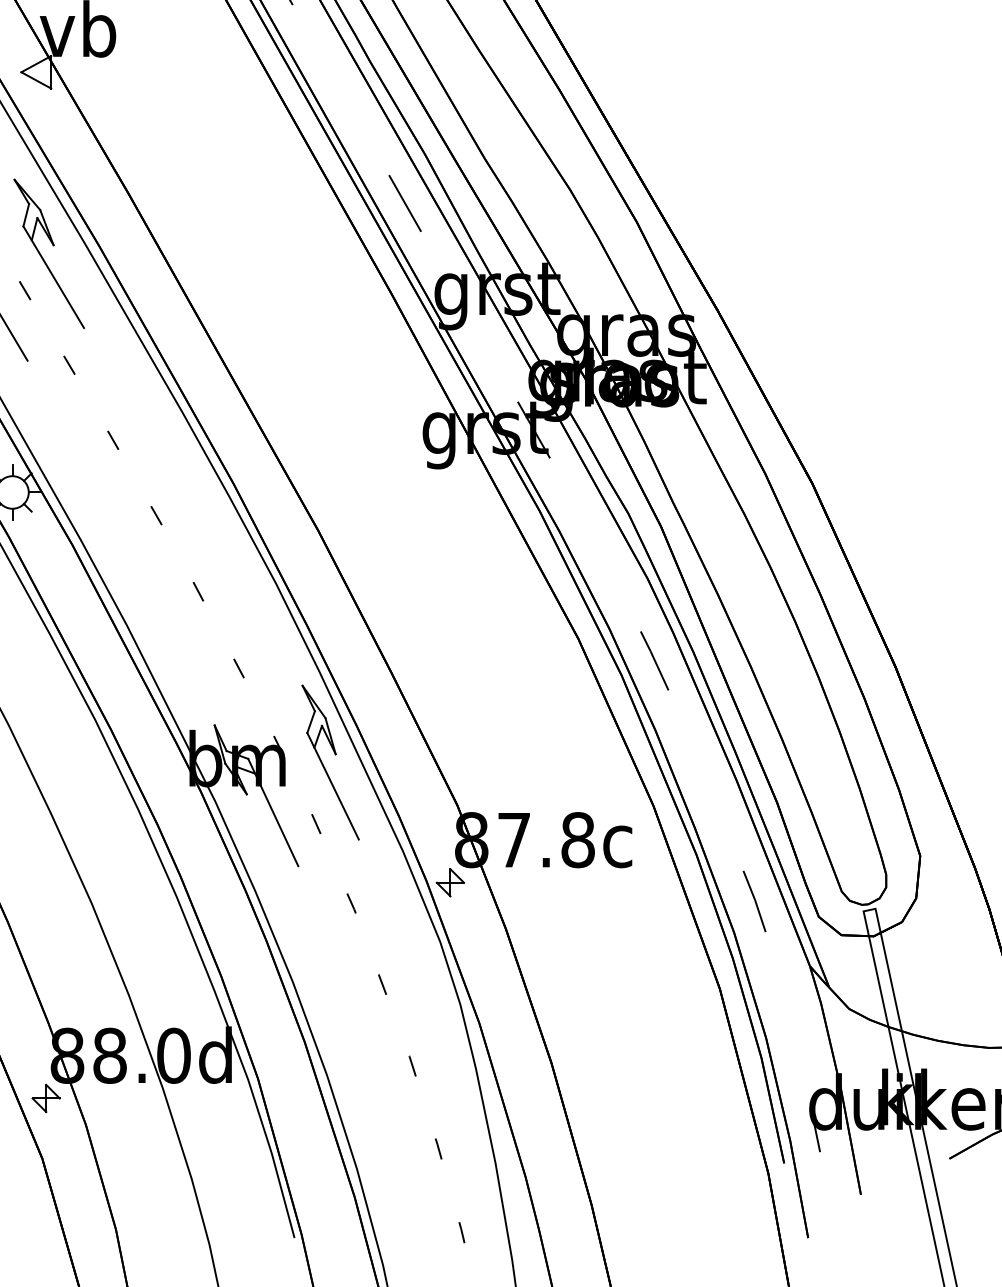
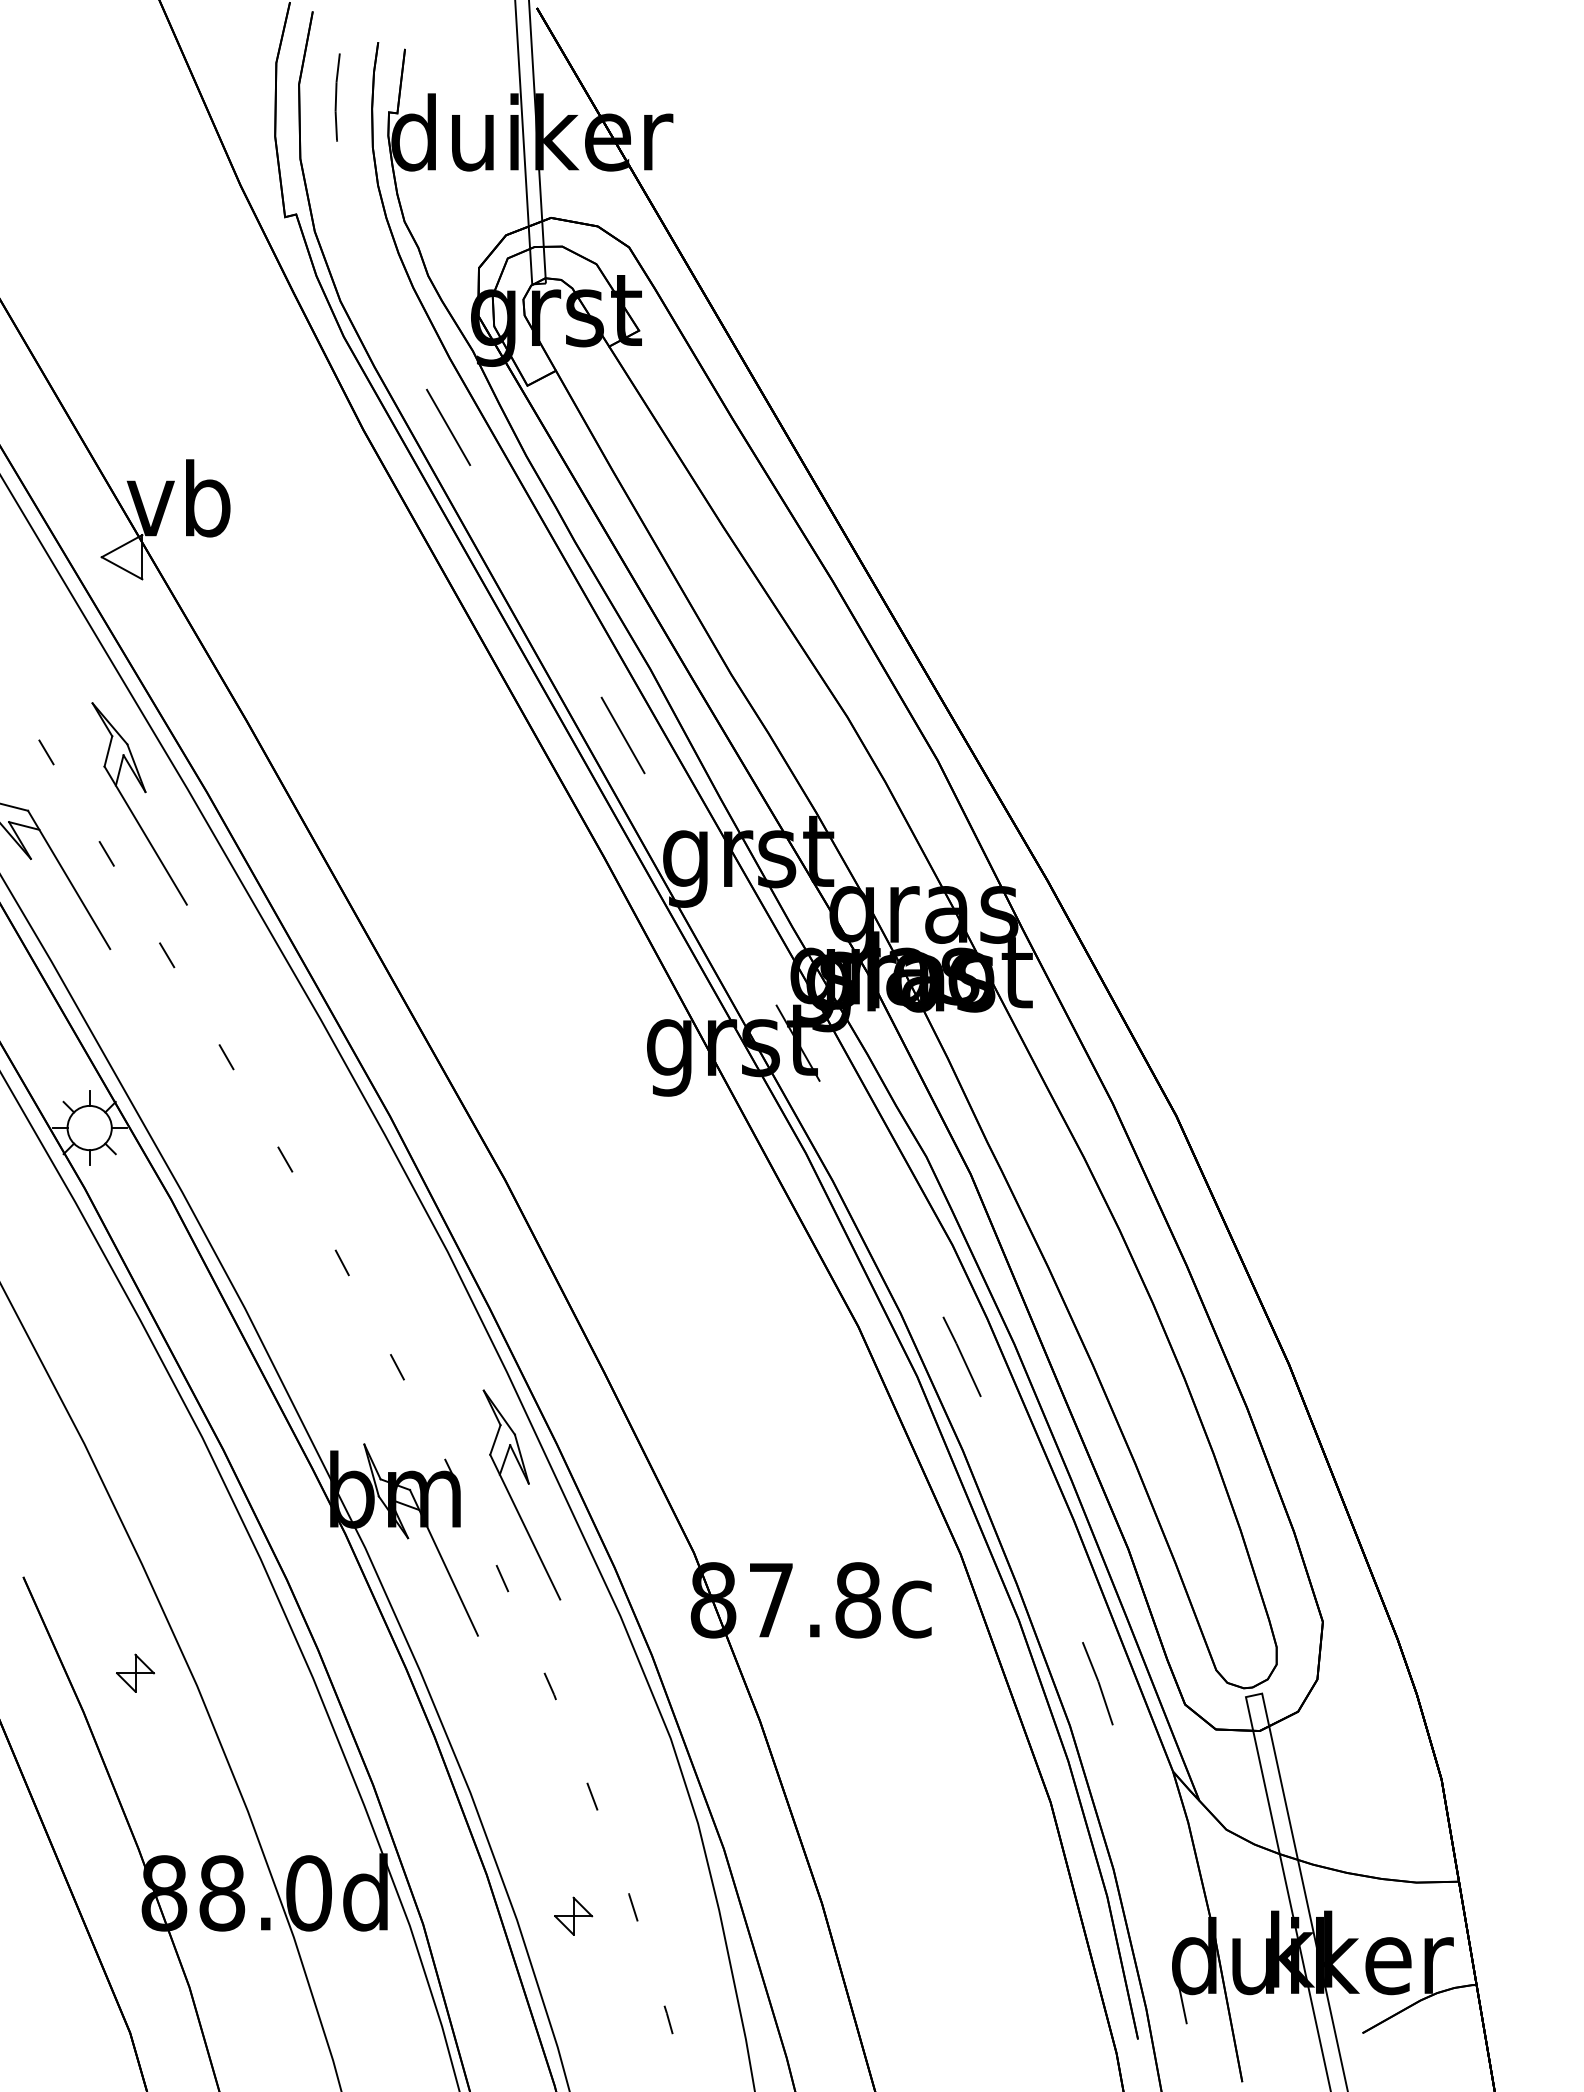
part: (450, 882) -> (573, 1915), moved
part: (46, 1097) -> (135, 1672), moved

